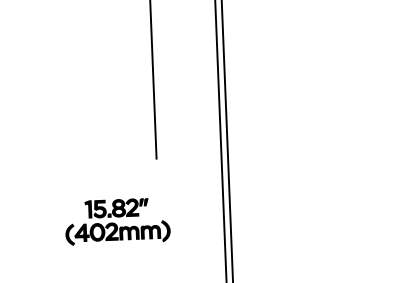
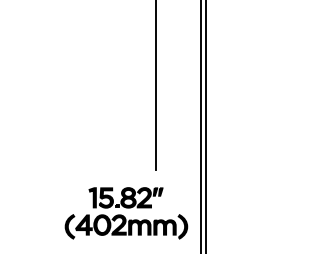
part: (117, 221) -> (126, 213), size x1.67

